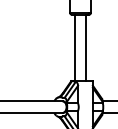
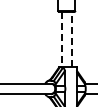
line: (74, 47) -> (61, 39), solid -> dashed
line: (86, 47) -> (71, 39), solid -> dashed

